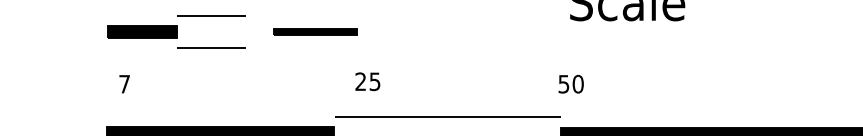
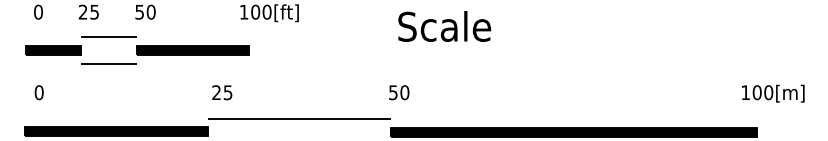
part: (314, 31) -> (192, 50), size x1.67
text: (368, 81) -> (222, 92), moved
text: (123, 83) -> (38, 92), 7 -> 0

